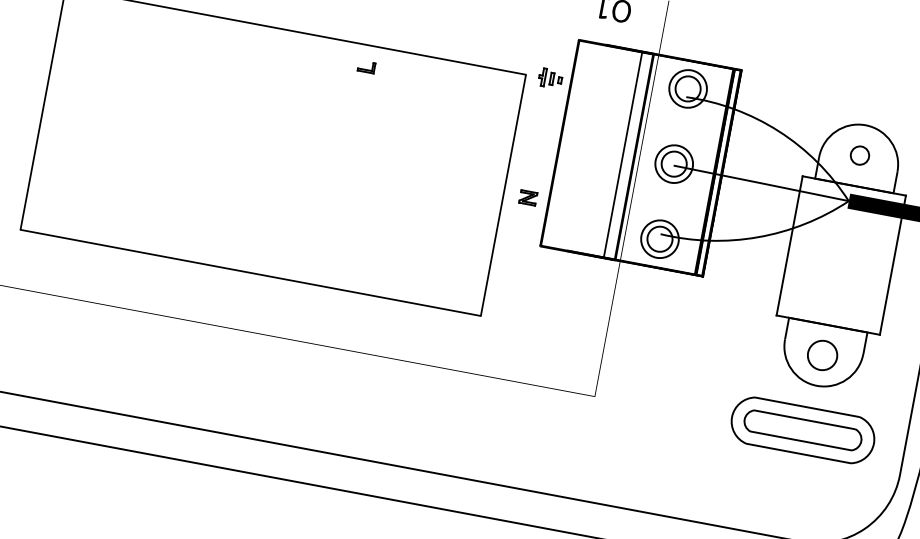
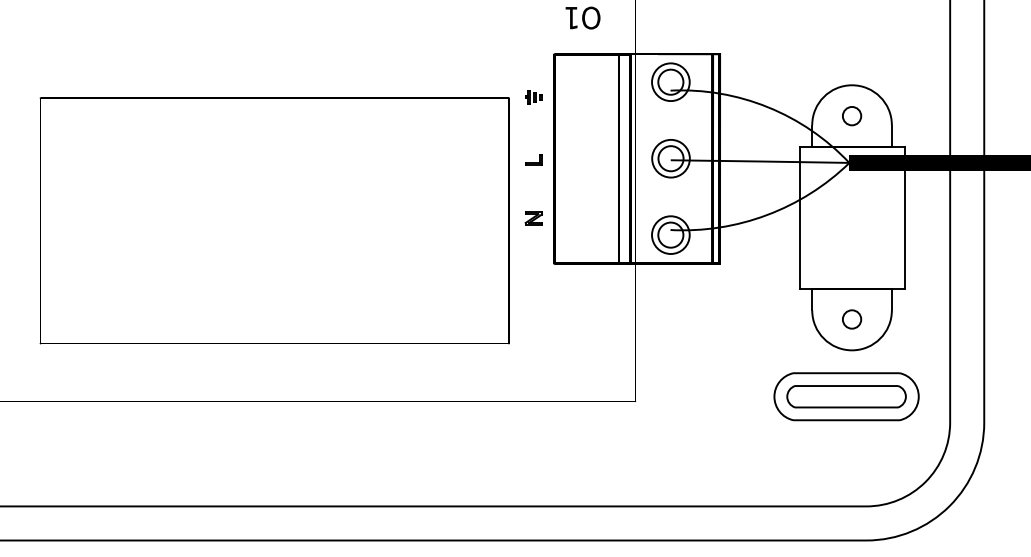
part: (366, 66) -> (533, 159), moved
part: (550, 78) -> (533, 97), size x0.71
circle: (822, 355) -> (851, 319), size x0.62

